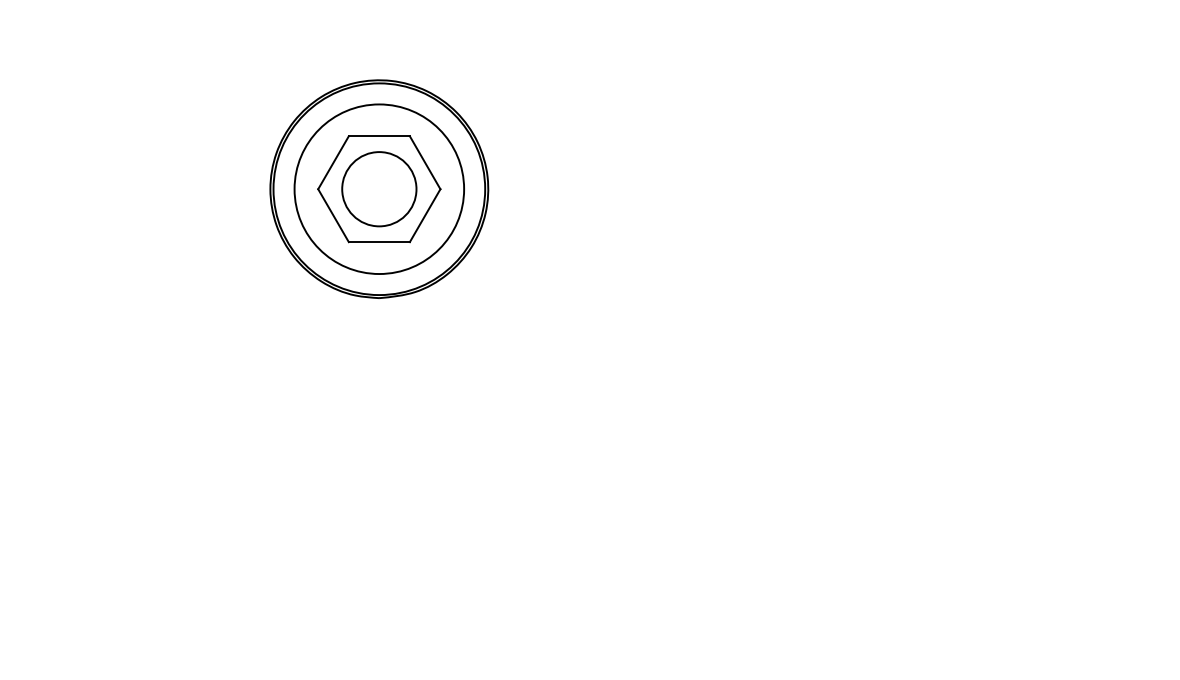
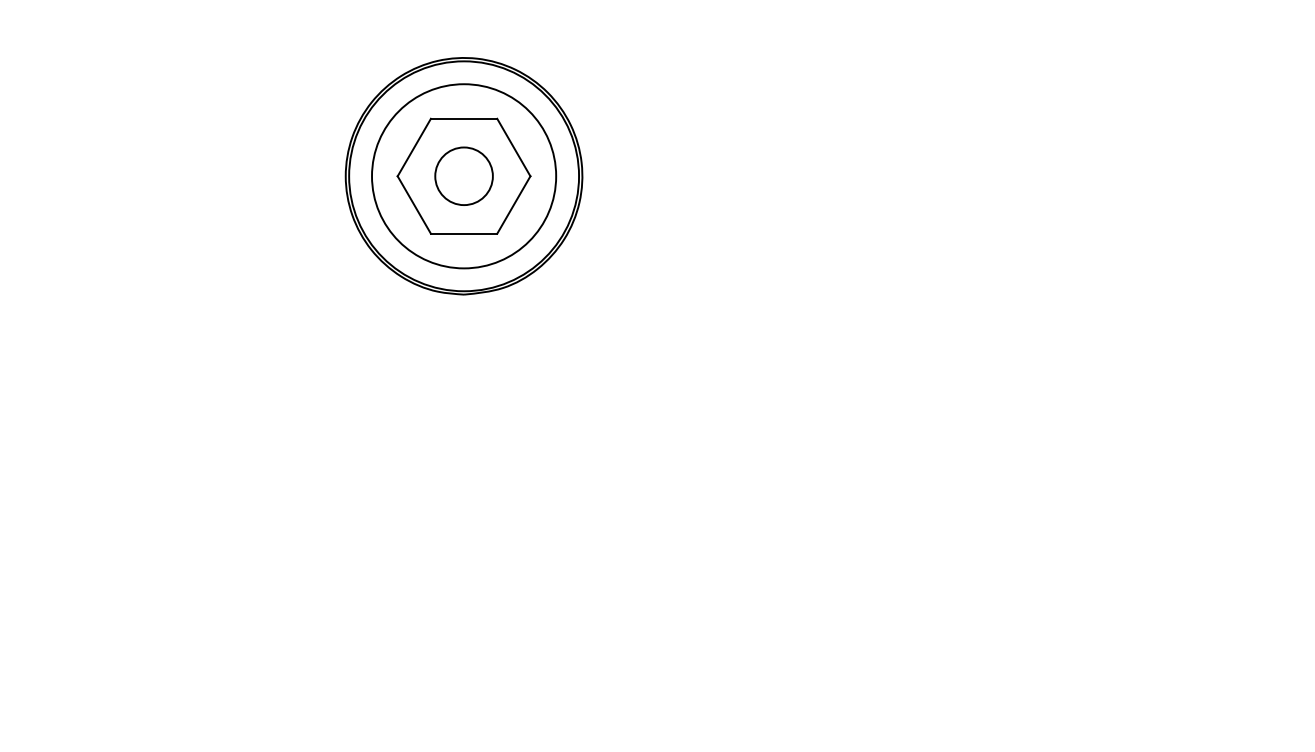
circle: (378, 189) -> (463, 176), size x0.71

